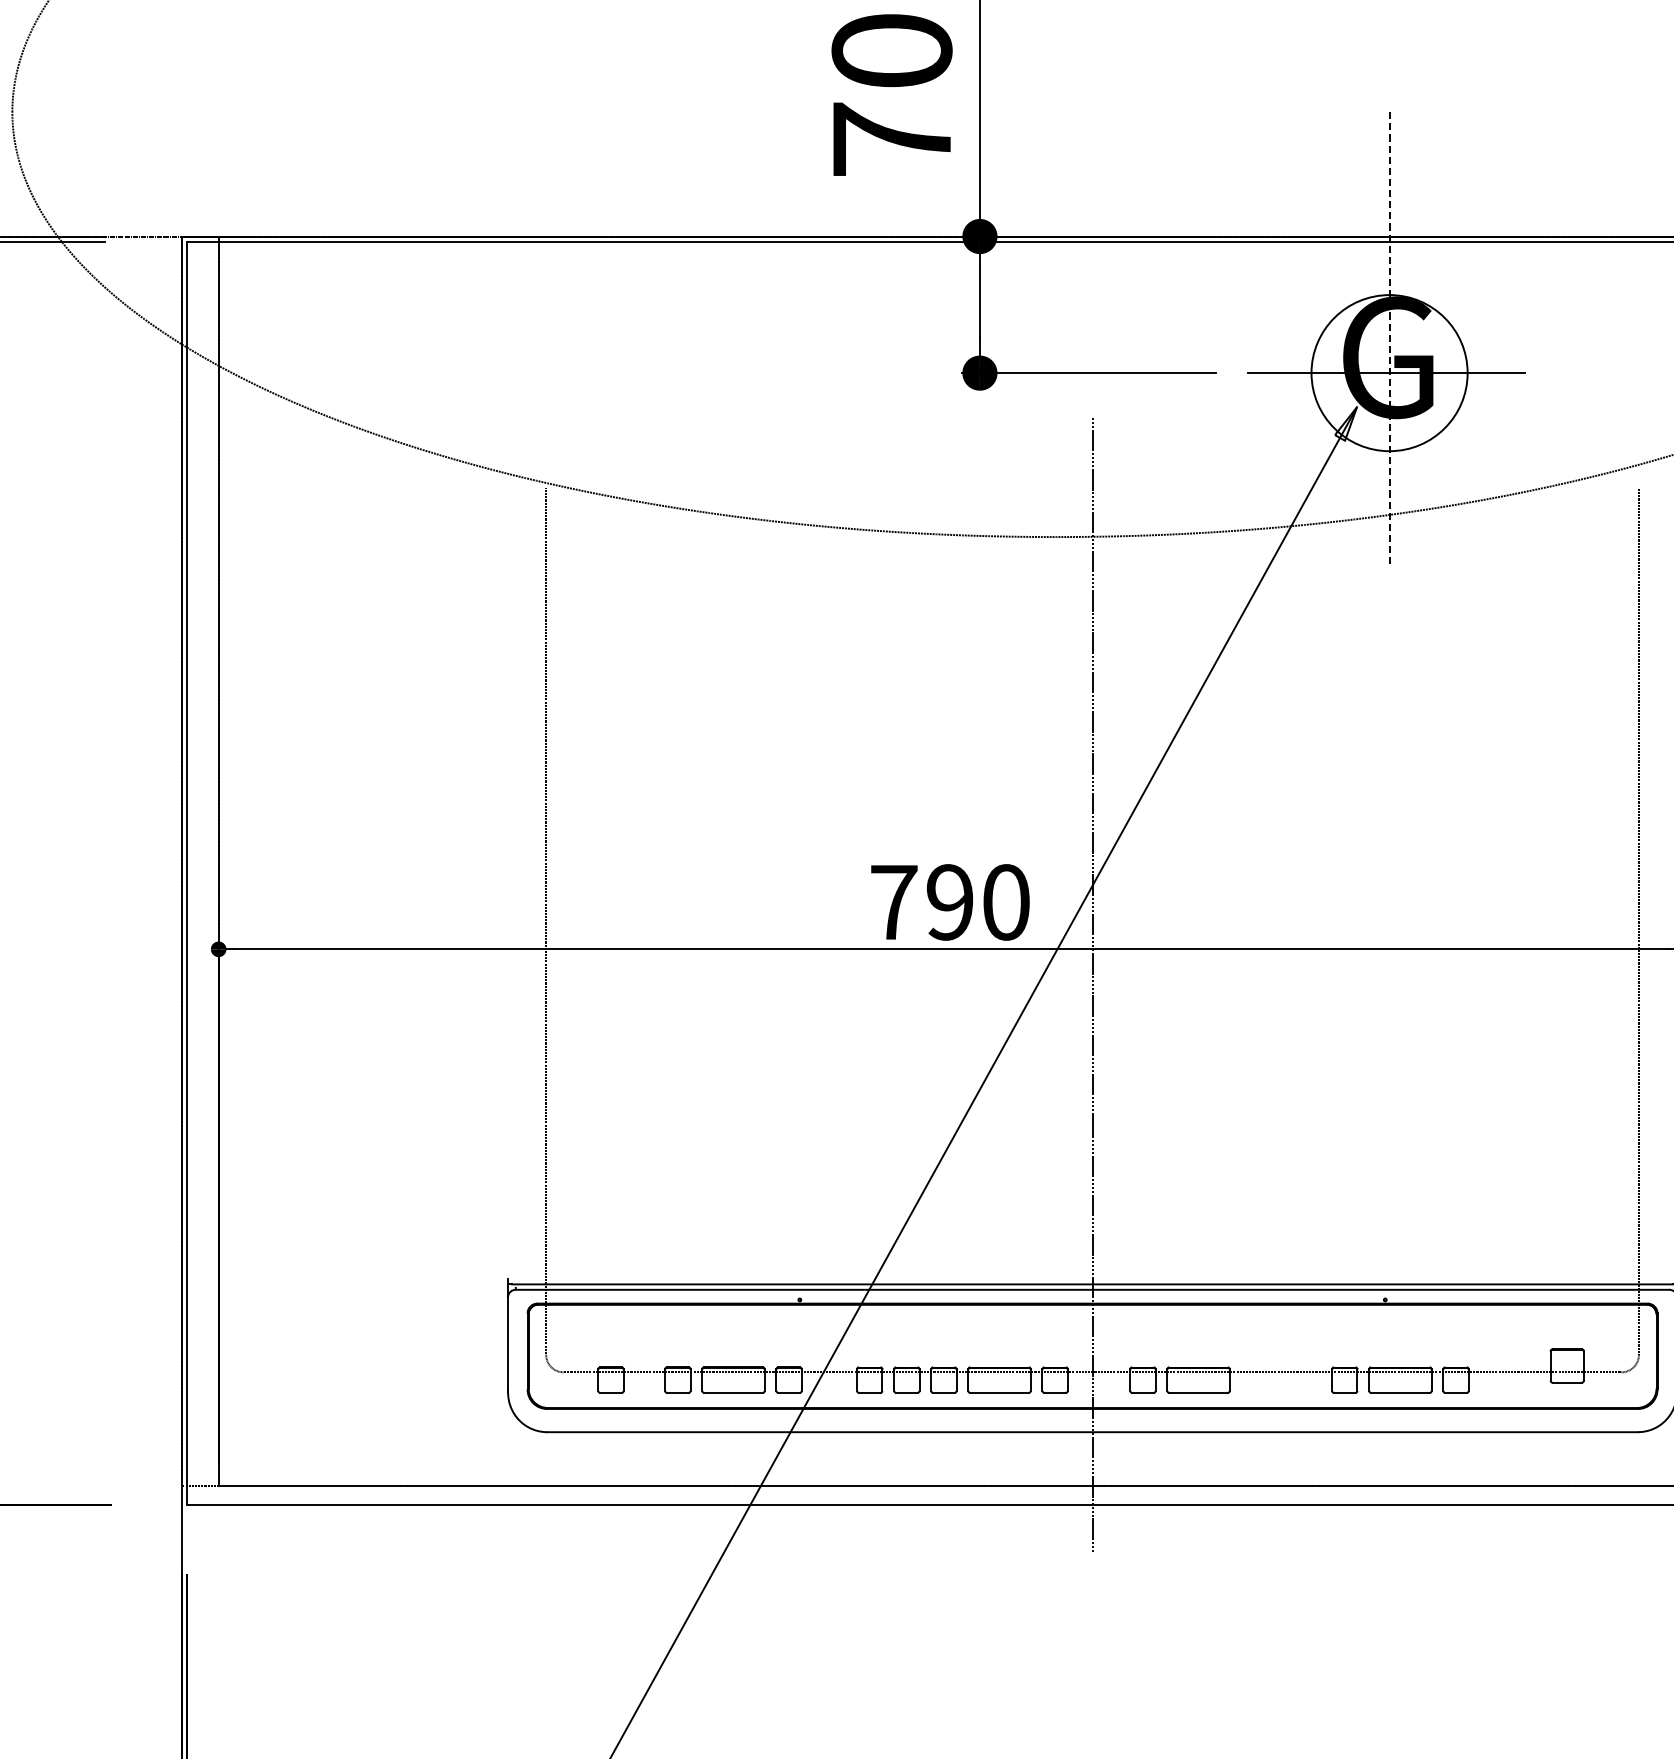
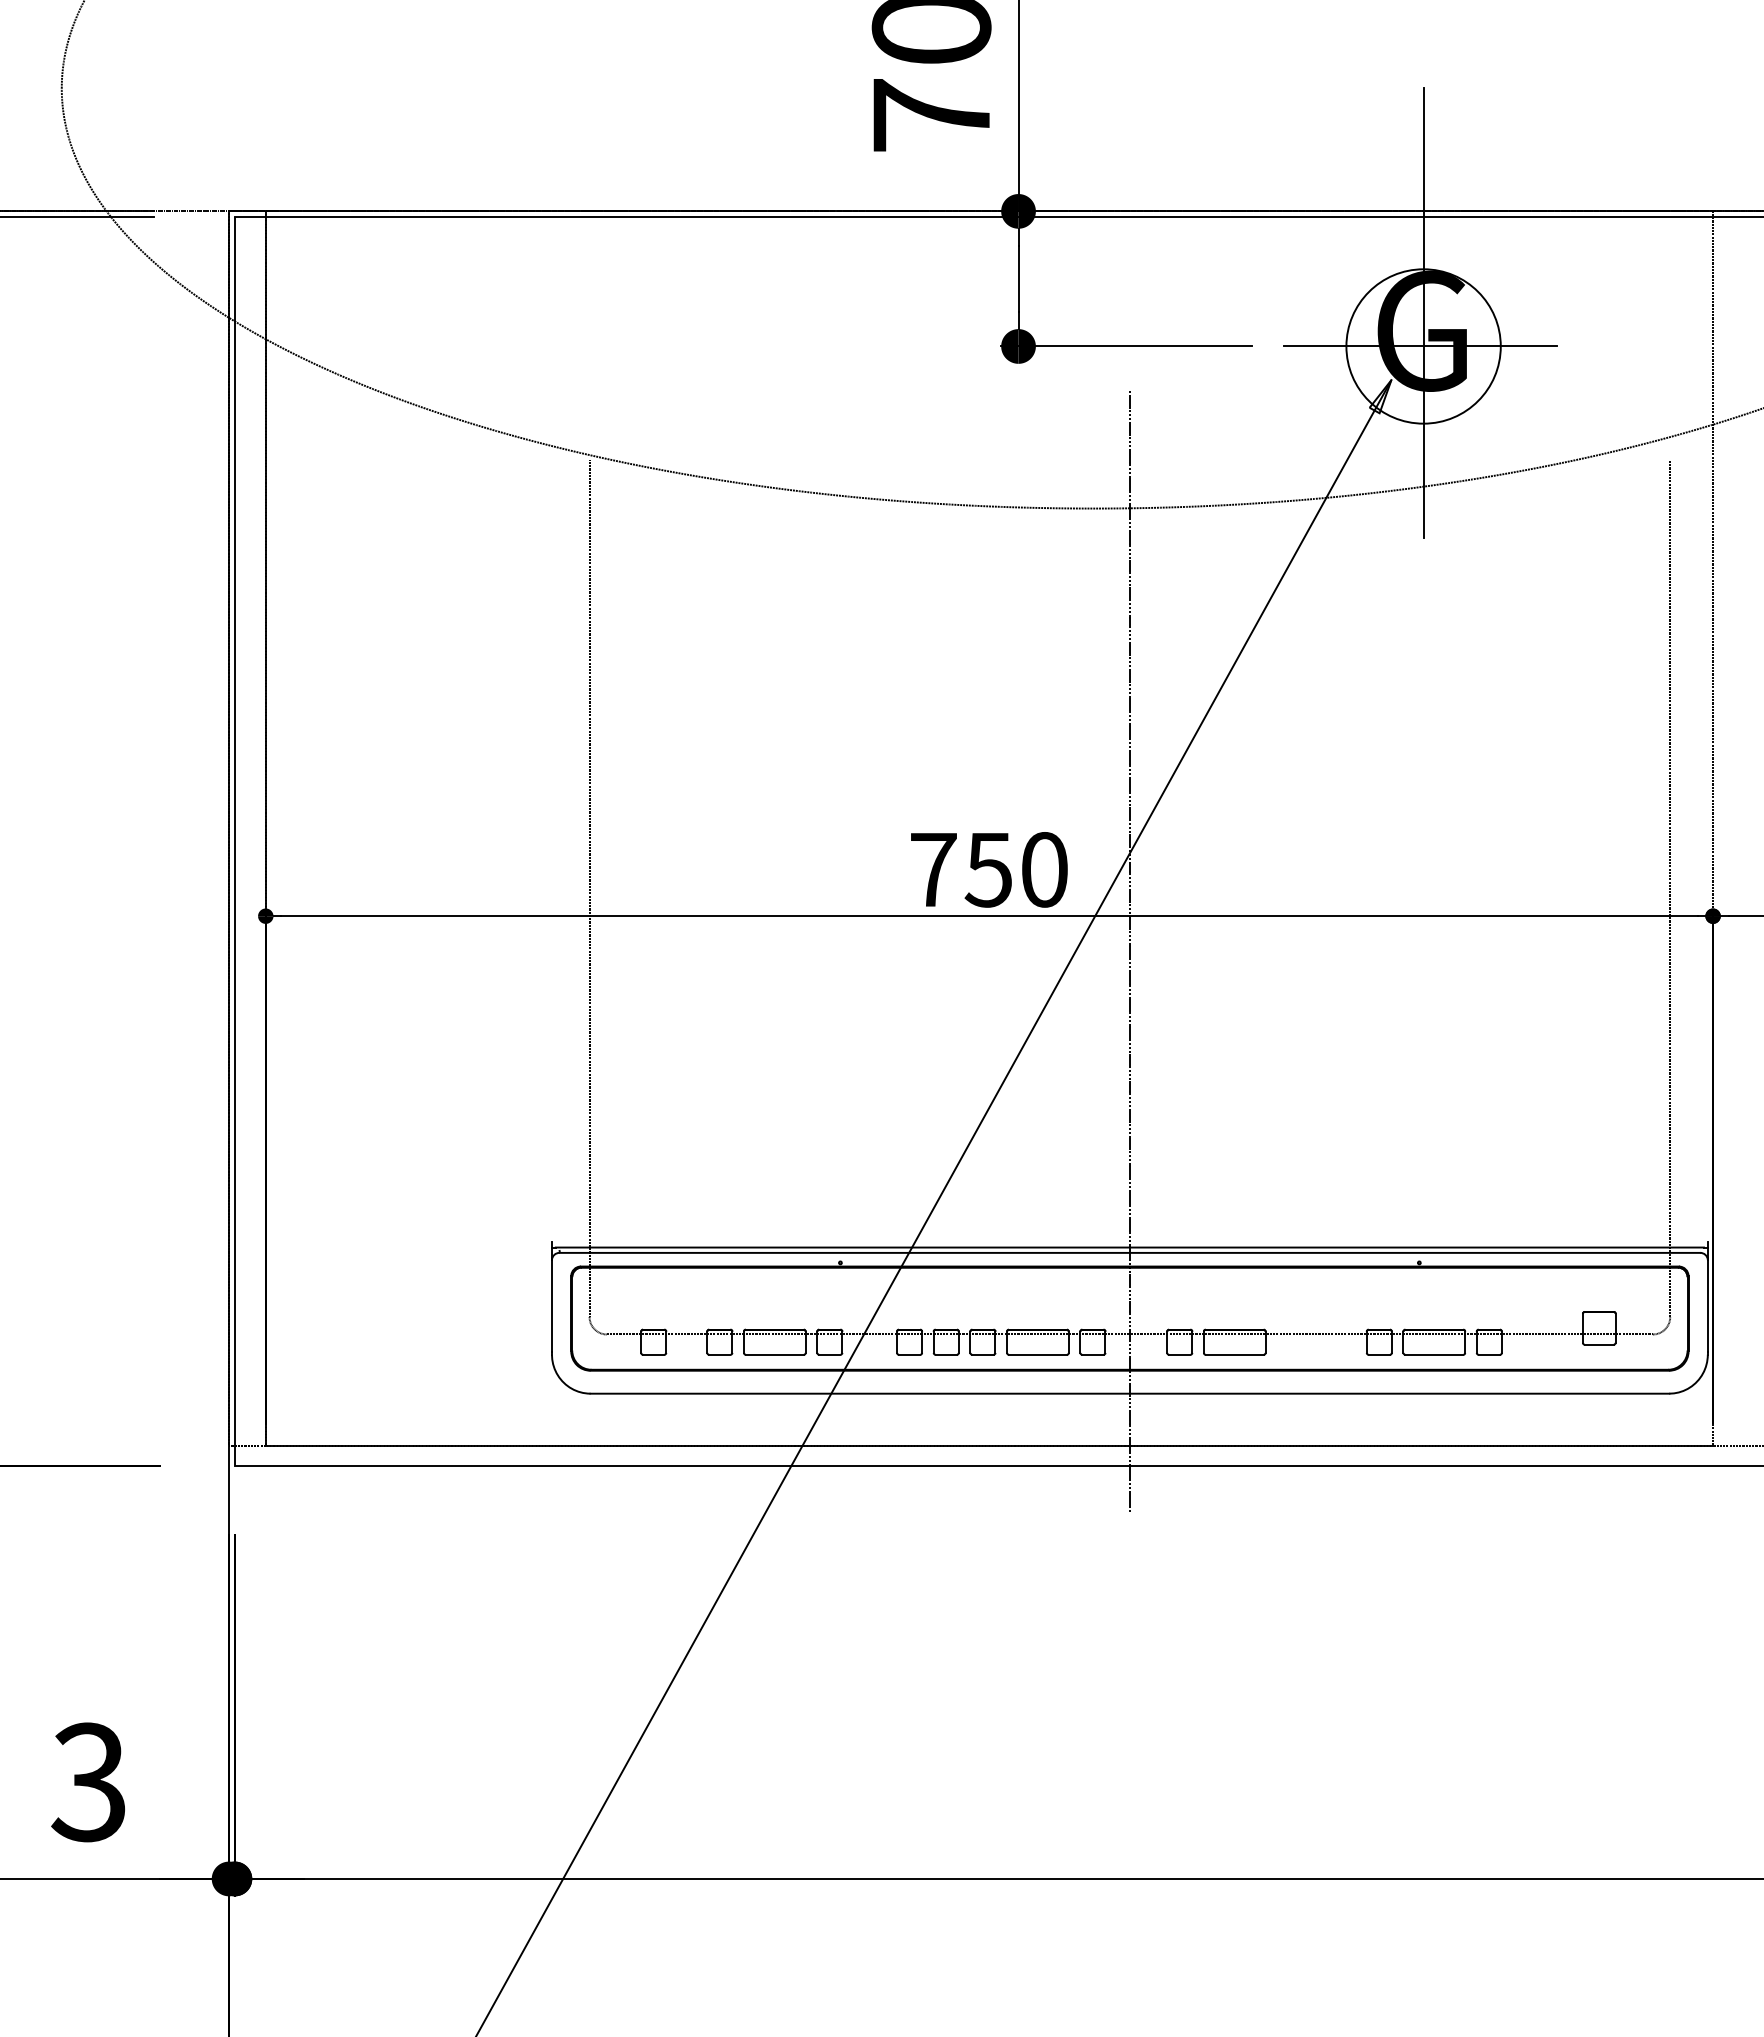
line: (1389, 339) -> (1423, 313), dashed -> solid
text: (948, 902) -> (987, 869), 790 -> 750

